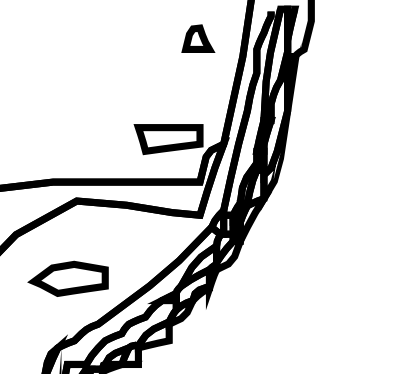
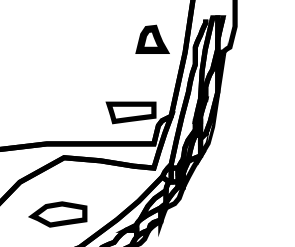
part: (198, 38) -> (152, 39), size x1.4

